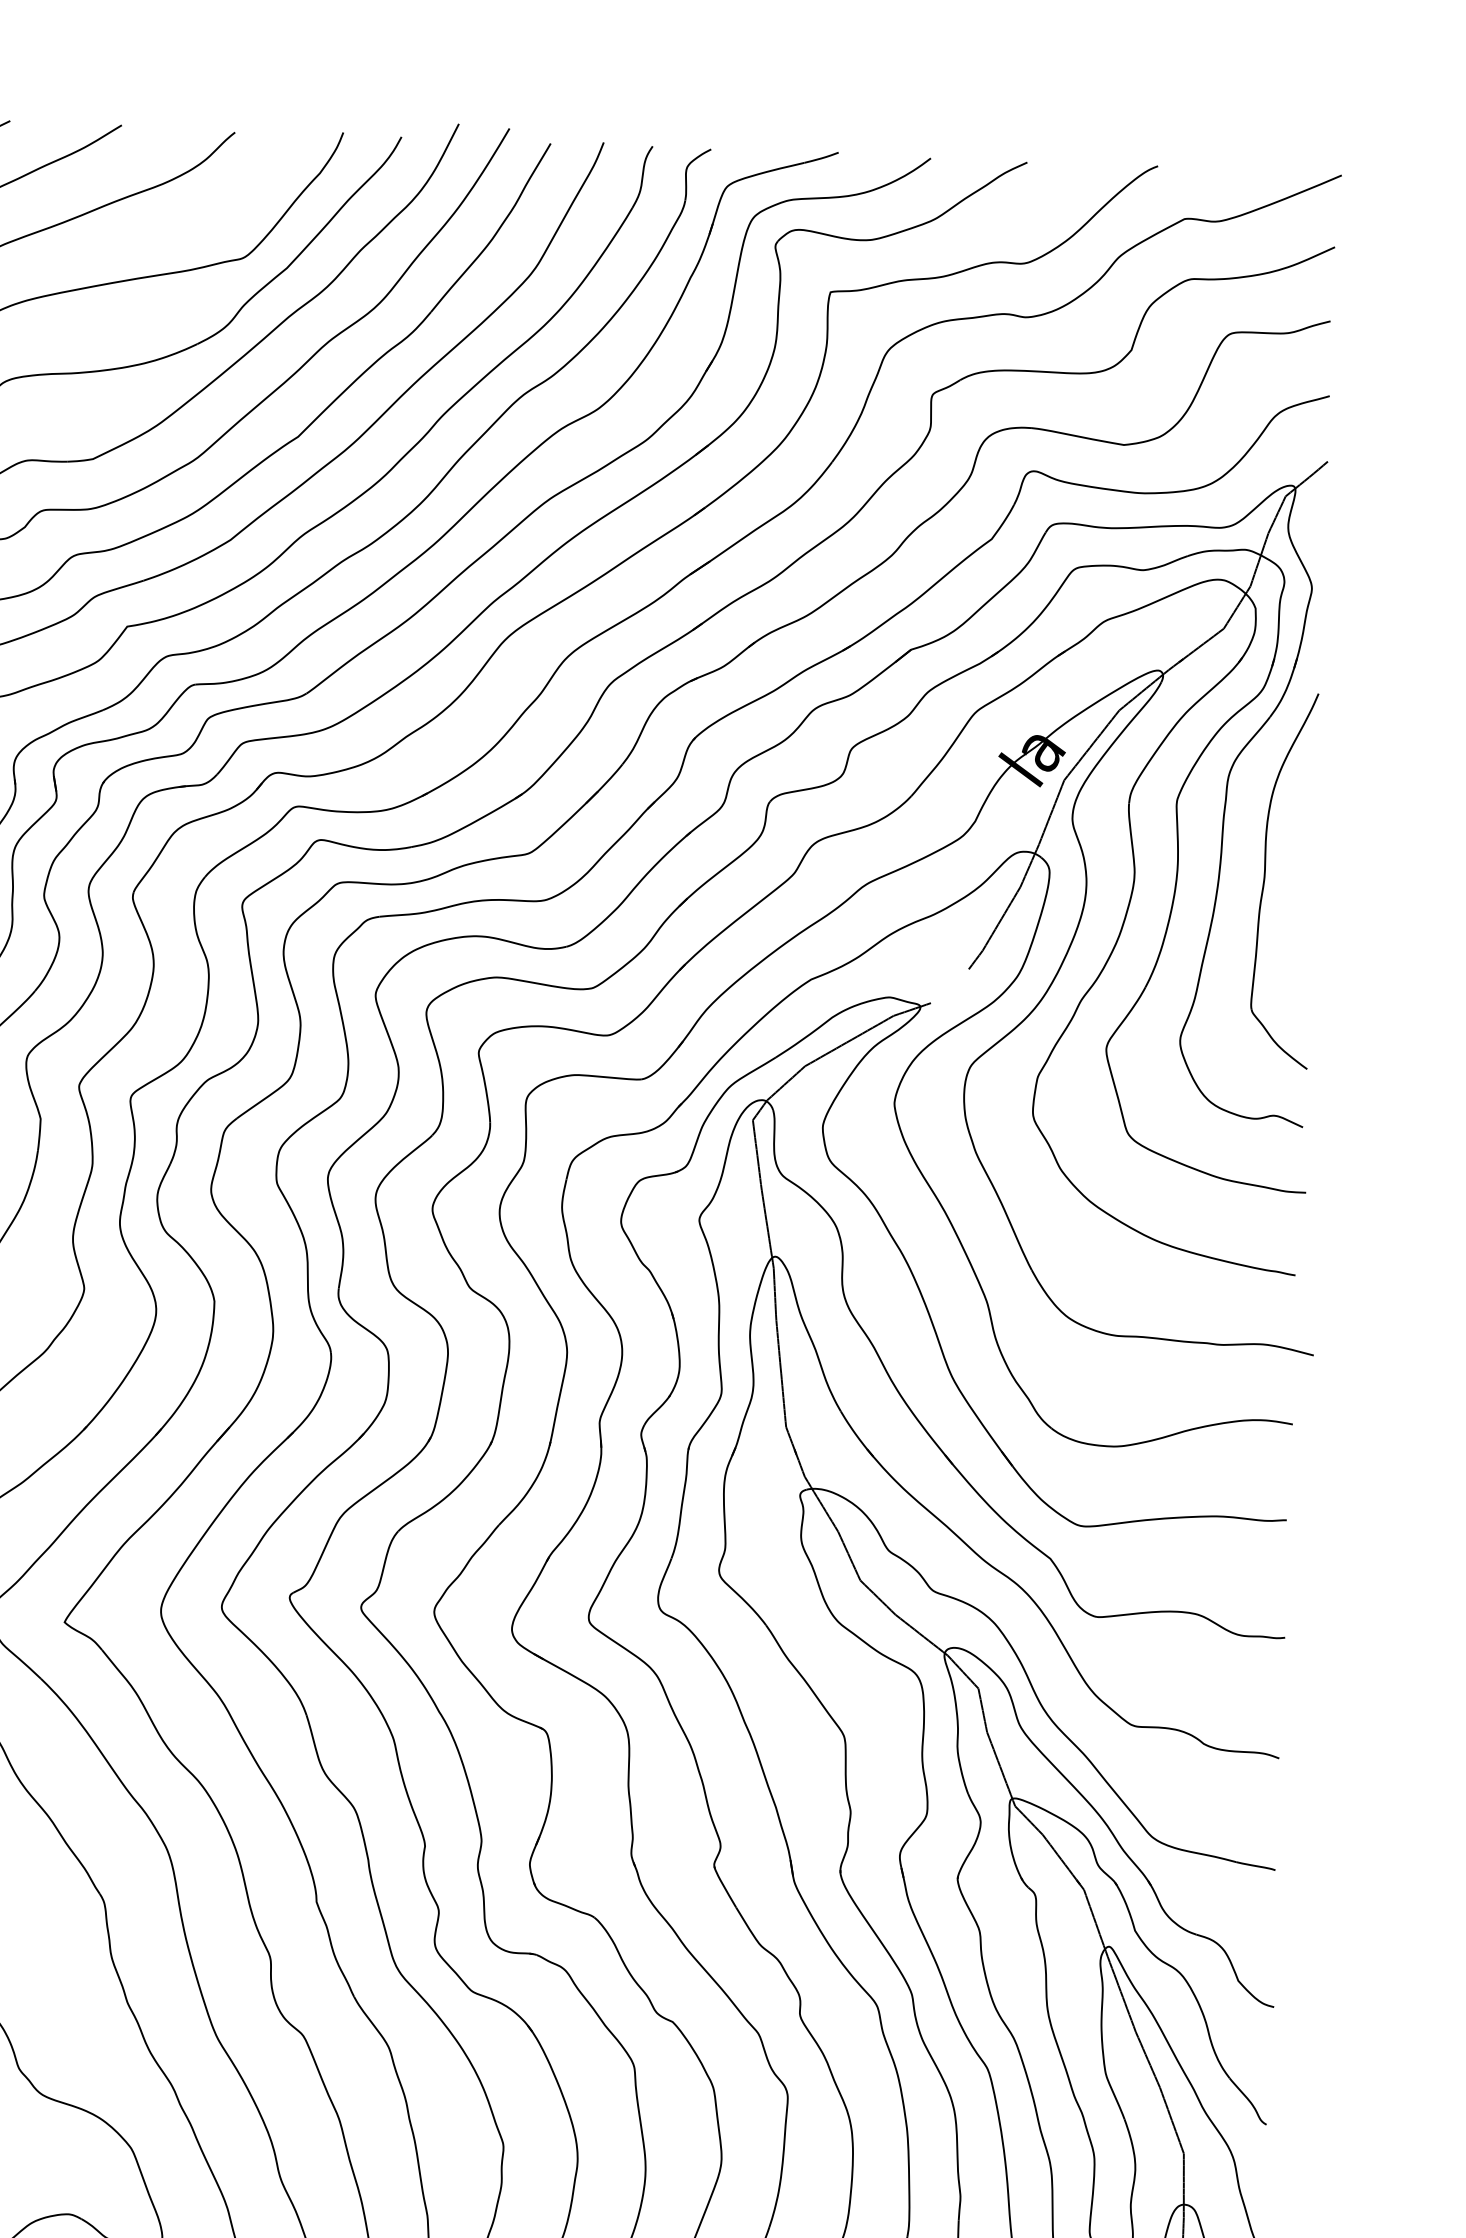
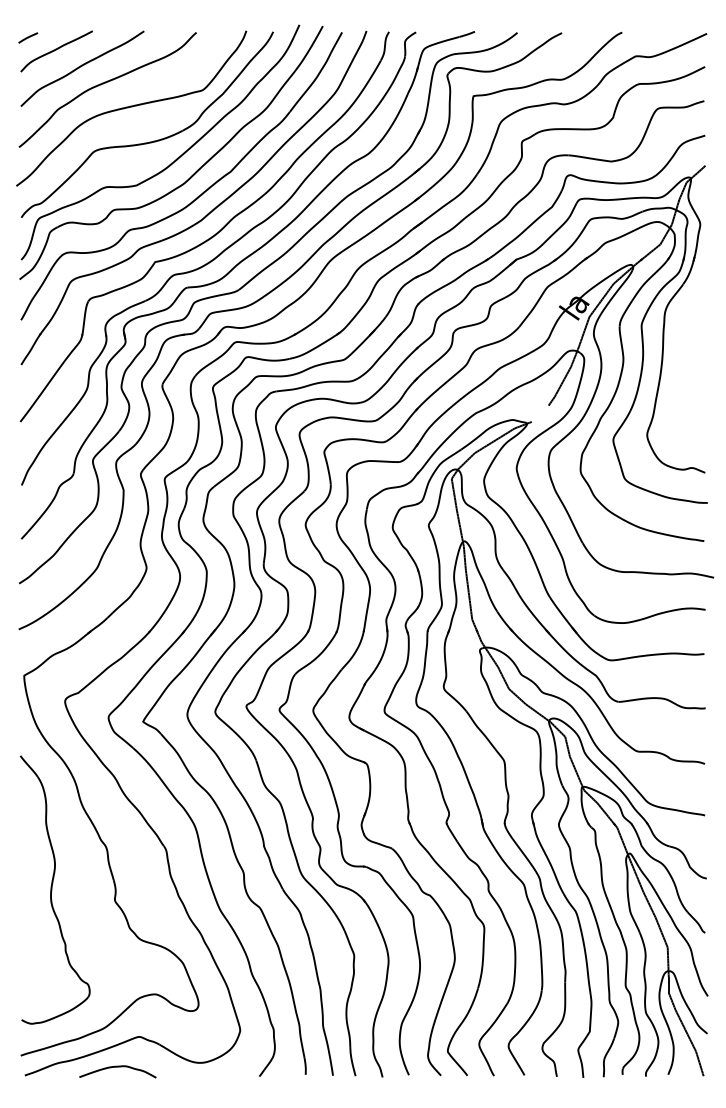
part: (1266, 879) -> (684, 359), removed

